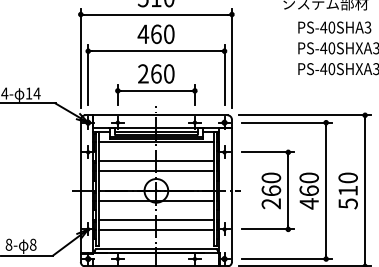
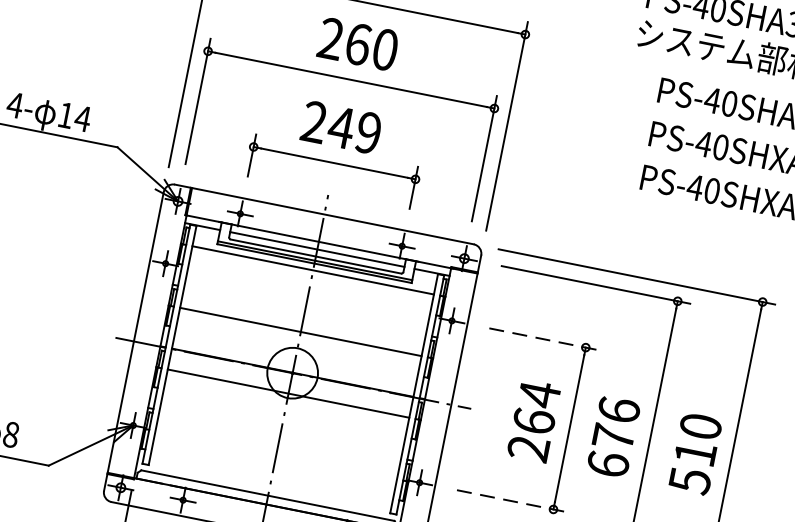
text: (143, 33) -> (331, 37), 460 -> 260
text: (162, 73) -> (354, 129), 260 -> 249
line: (268, 152) -> (544, 339), solid -> dashed
line: (155, 161) -> (303, 311), removed
text: (271, 177) -> (539, 393), 260 -> 264
text: (308, 190) -> (612, 436), 460 -> 676
line: (155, 220) -> (278, 435), removed
line: (155, 229) -> (274, 453), removed
line: (268, 229) -> (511, 501), solid -> dashed

